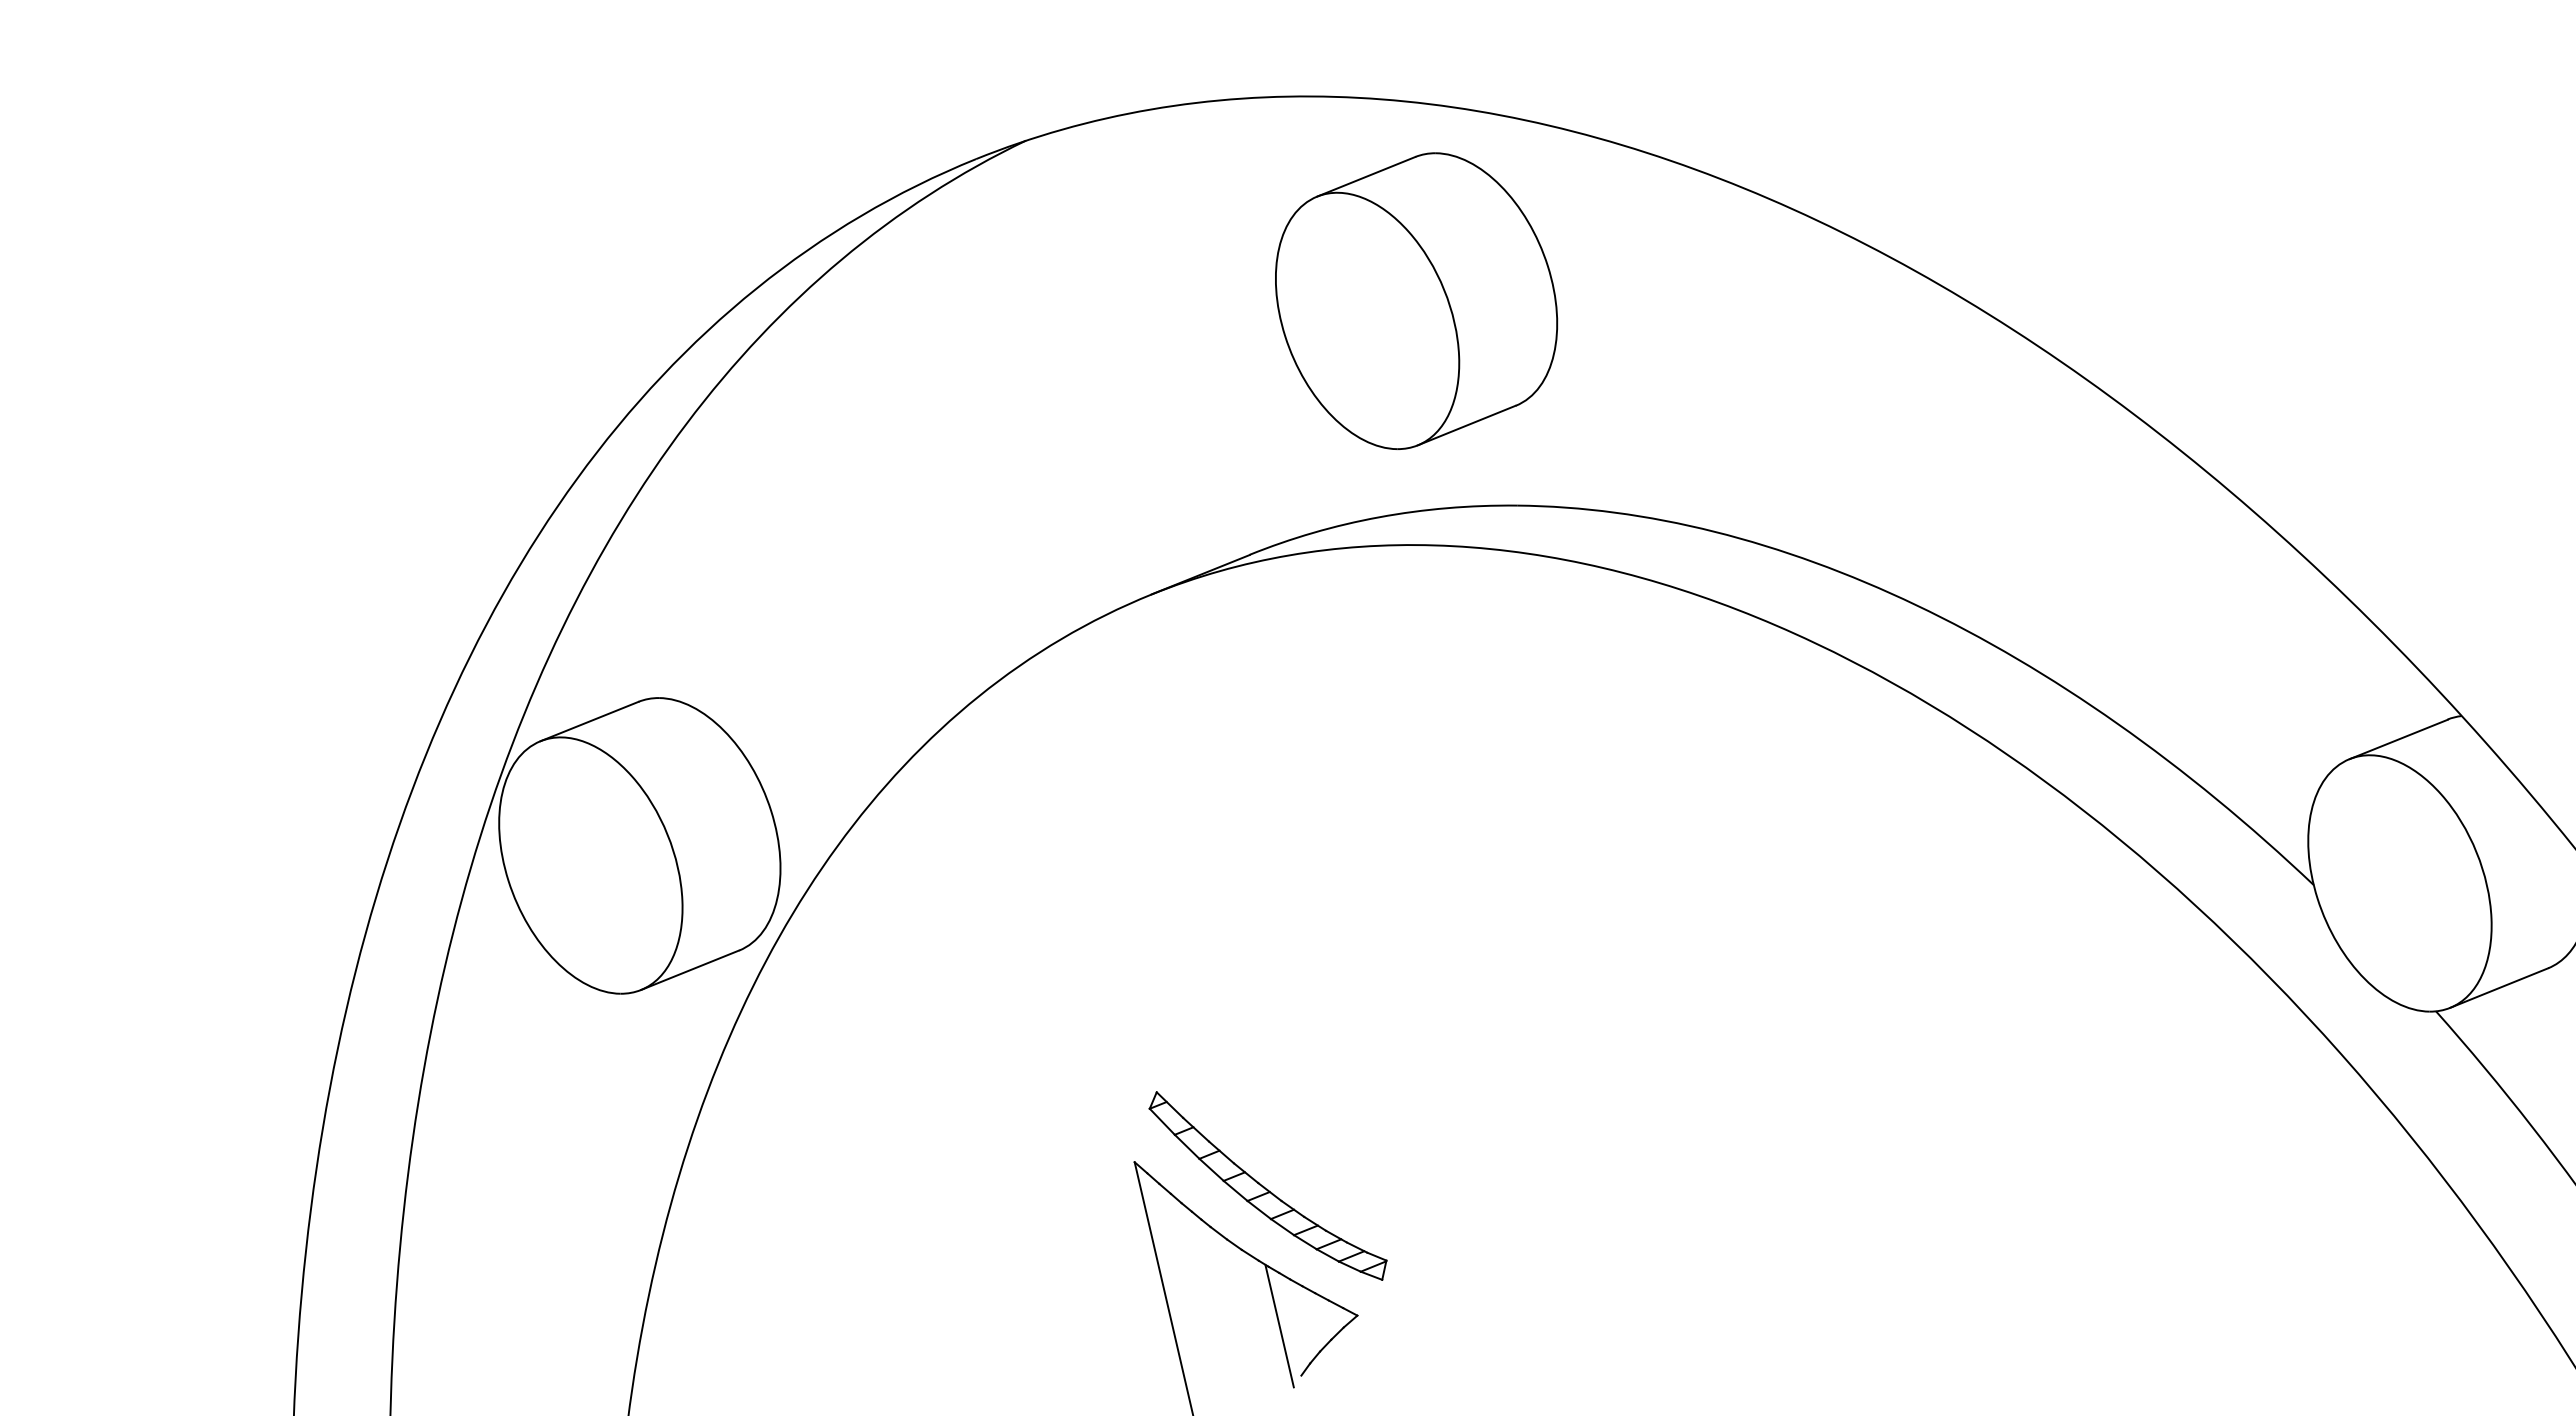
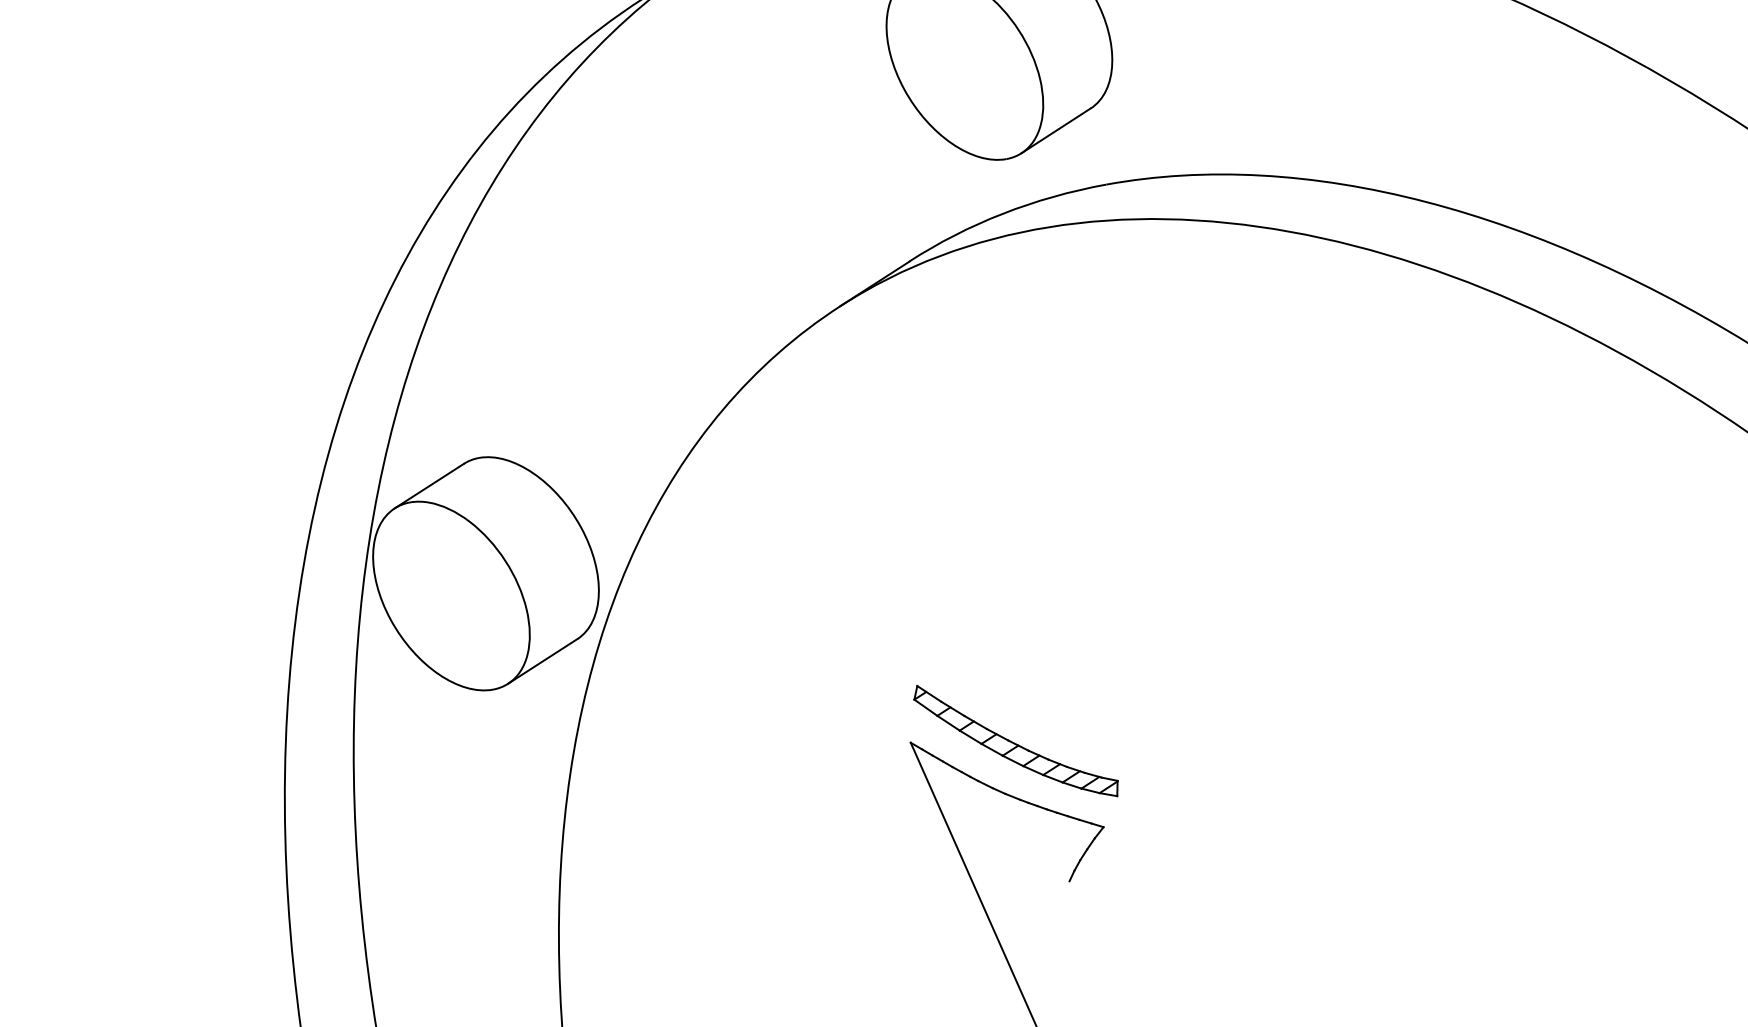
line: (1279, 1325) -> (1045, 846), removed

